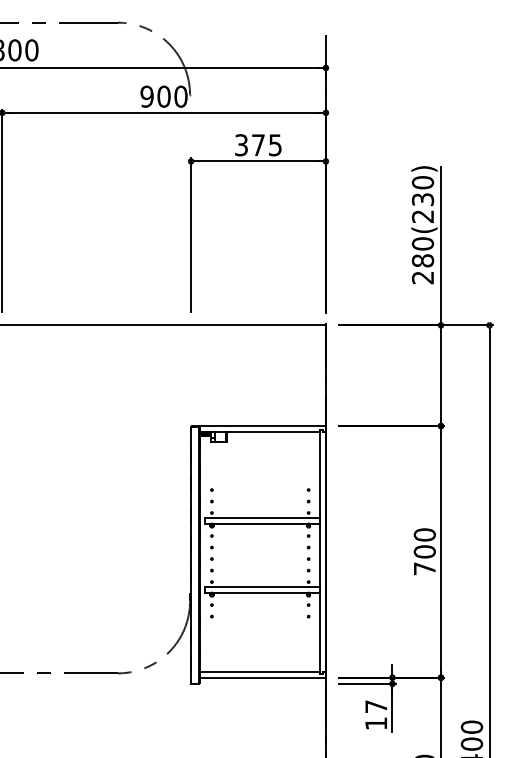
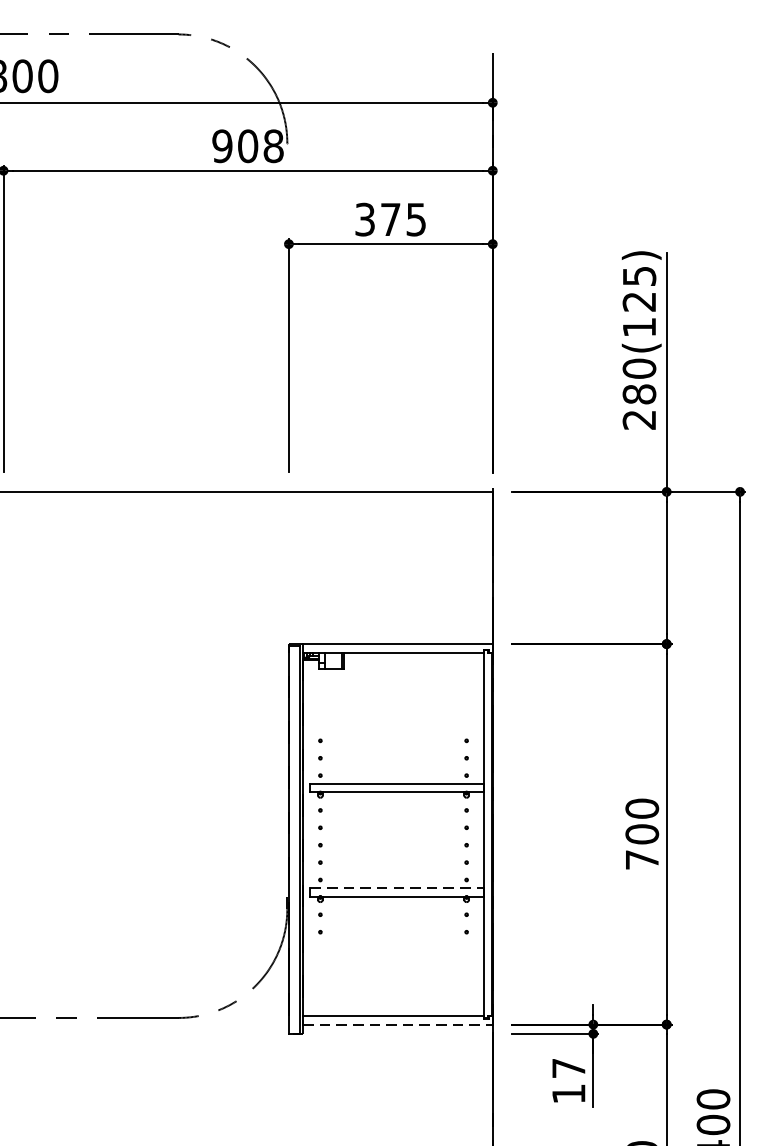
text: (180, 96) -> (272, 145), 900 -> 908
text: (422, 199) -> (638, 301), 280(230) -> 280(125)
line: (263, 587) -> (398, 888), solid -> dashed
line: (263, 677) -> (398, 1024), solid -> dashed

